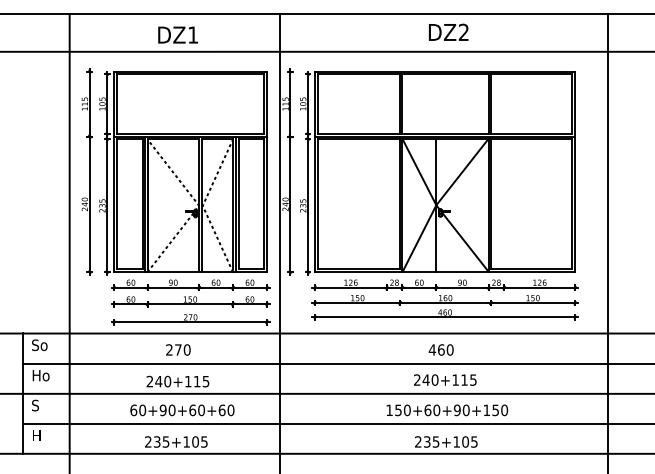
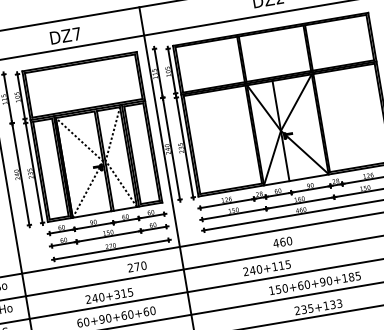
text: (193, 34) -> (77, 33), DZ1 -> DZ7
text: (178, 349) -> (137, 266), moved
text: (440, 349) -> (282, 241), moved
text: (445, 379) -> (267, 267), moved
text: (188, 381) -> (117, 294), 240+115 -> 240+315
text: (500, 410) -> (355, 276), 150+60+90+150 -> 150+60+90+185
text: (469, 441) -> (335, 303), 235+105 -> 235+133

